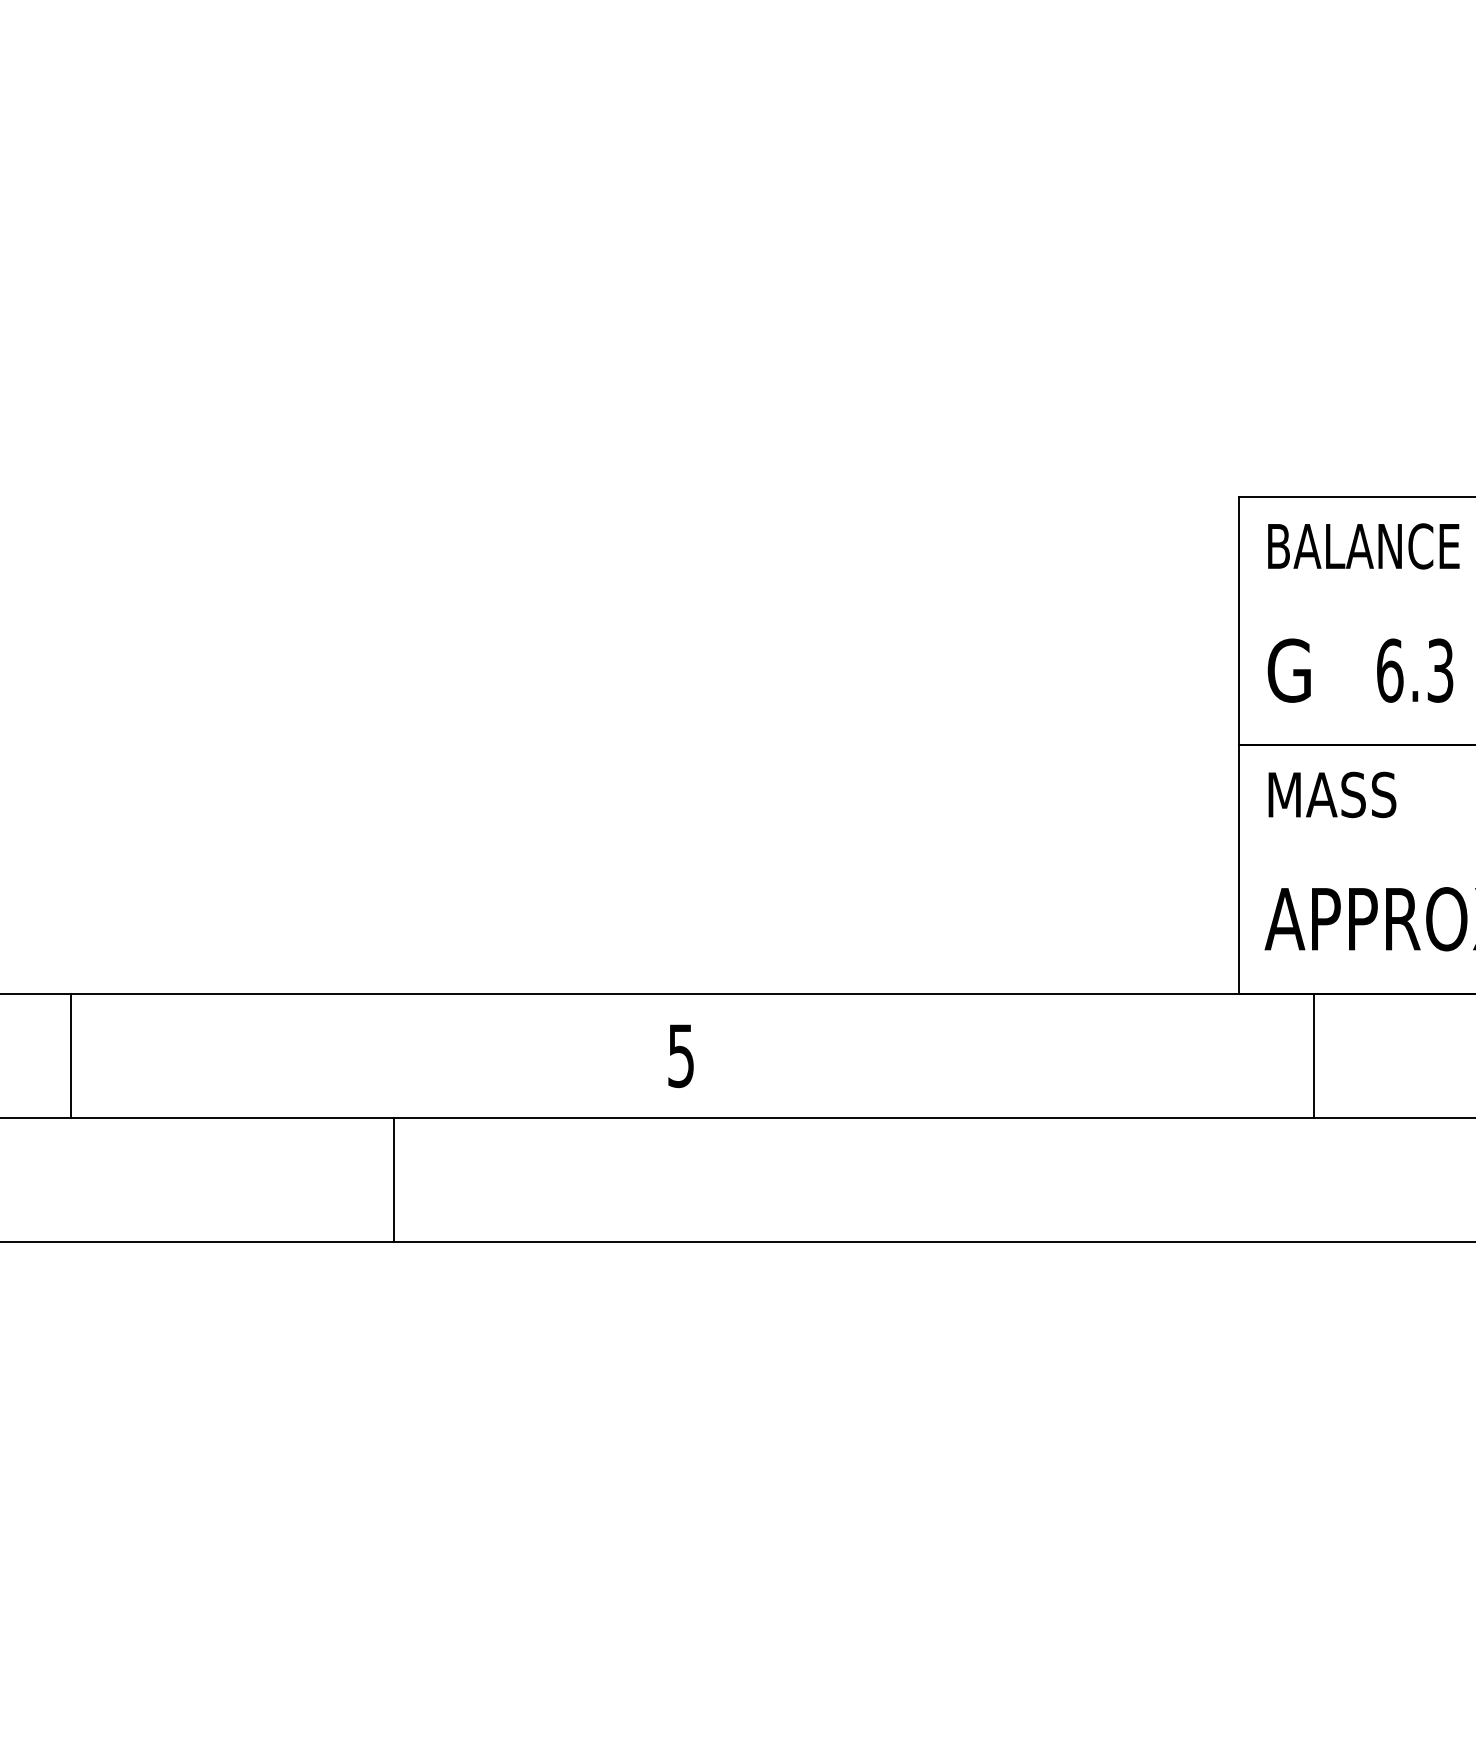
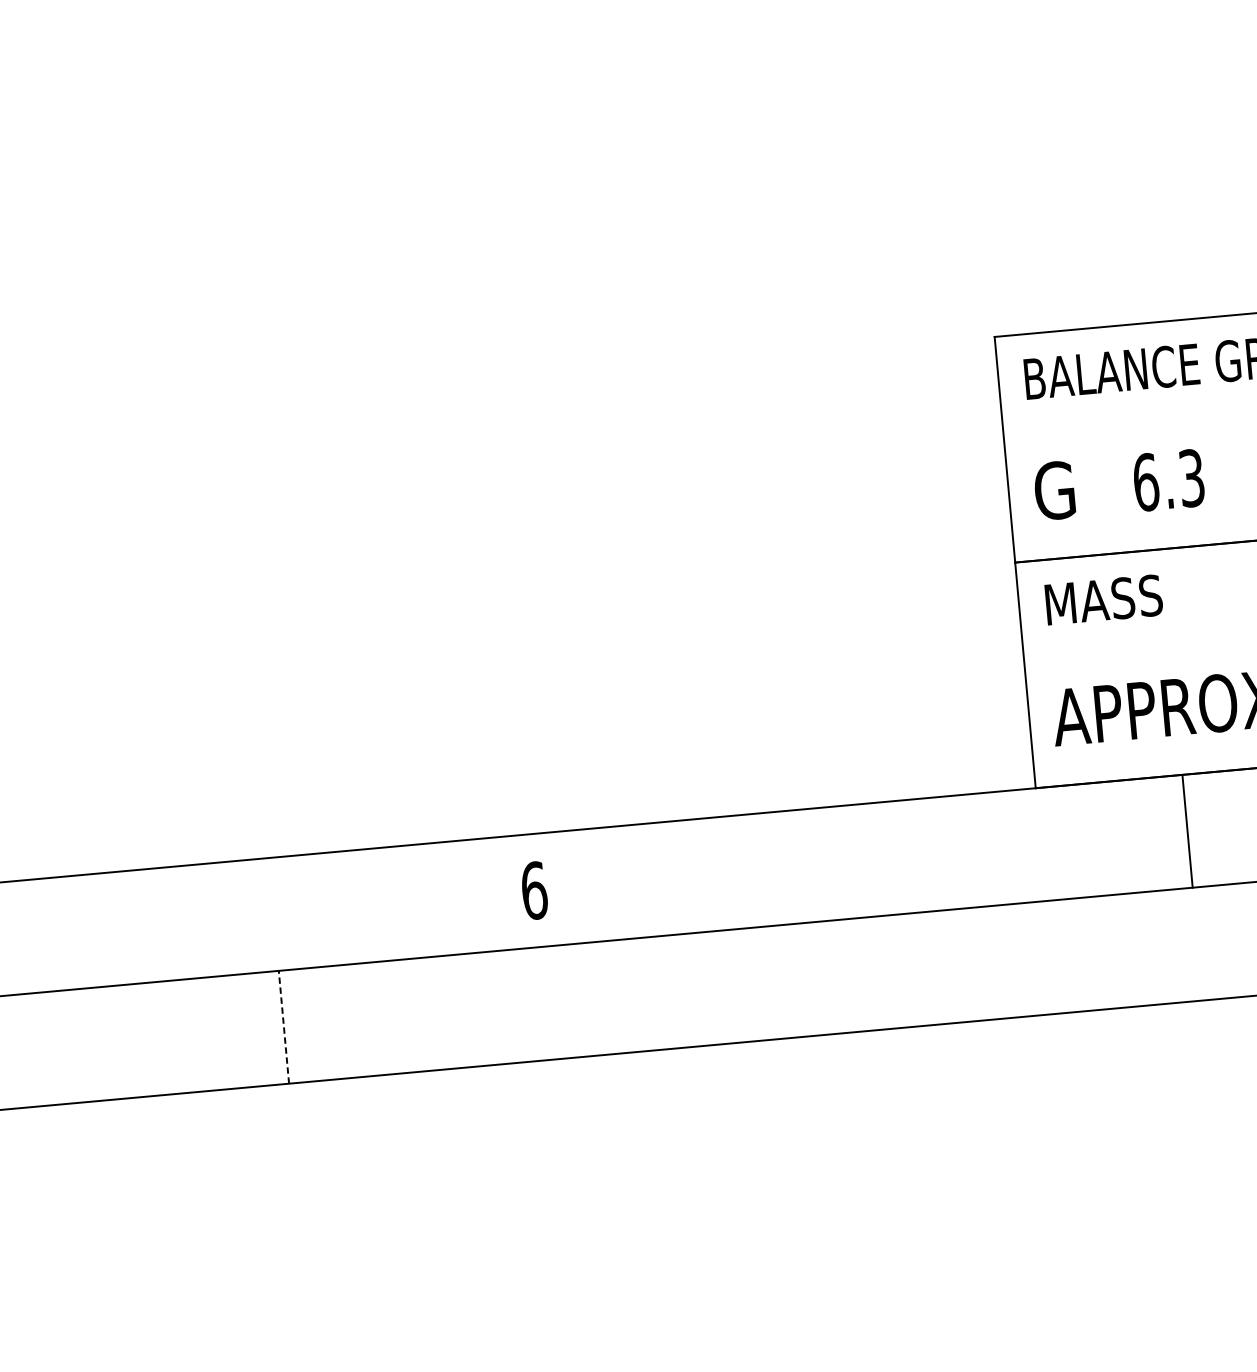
text: (681, 1055) -> (534, 890), 5 -> 6
line: (1313, 1055) -> (1187, 830), moved
line: (394, 1179) -> (284, 1026), solid -> dashed

